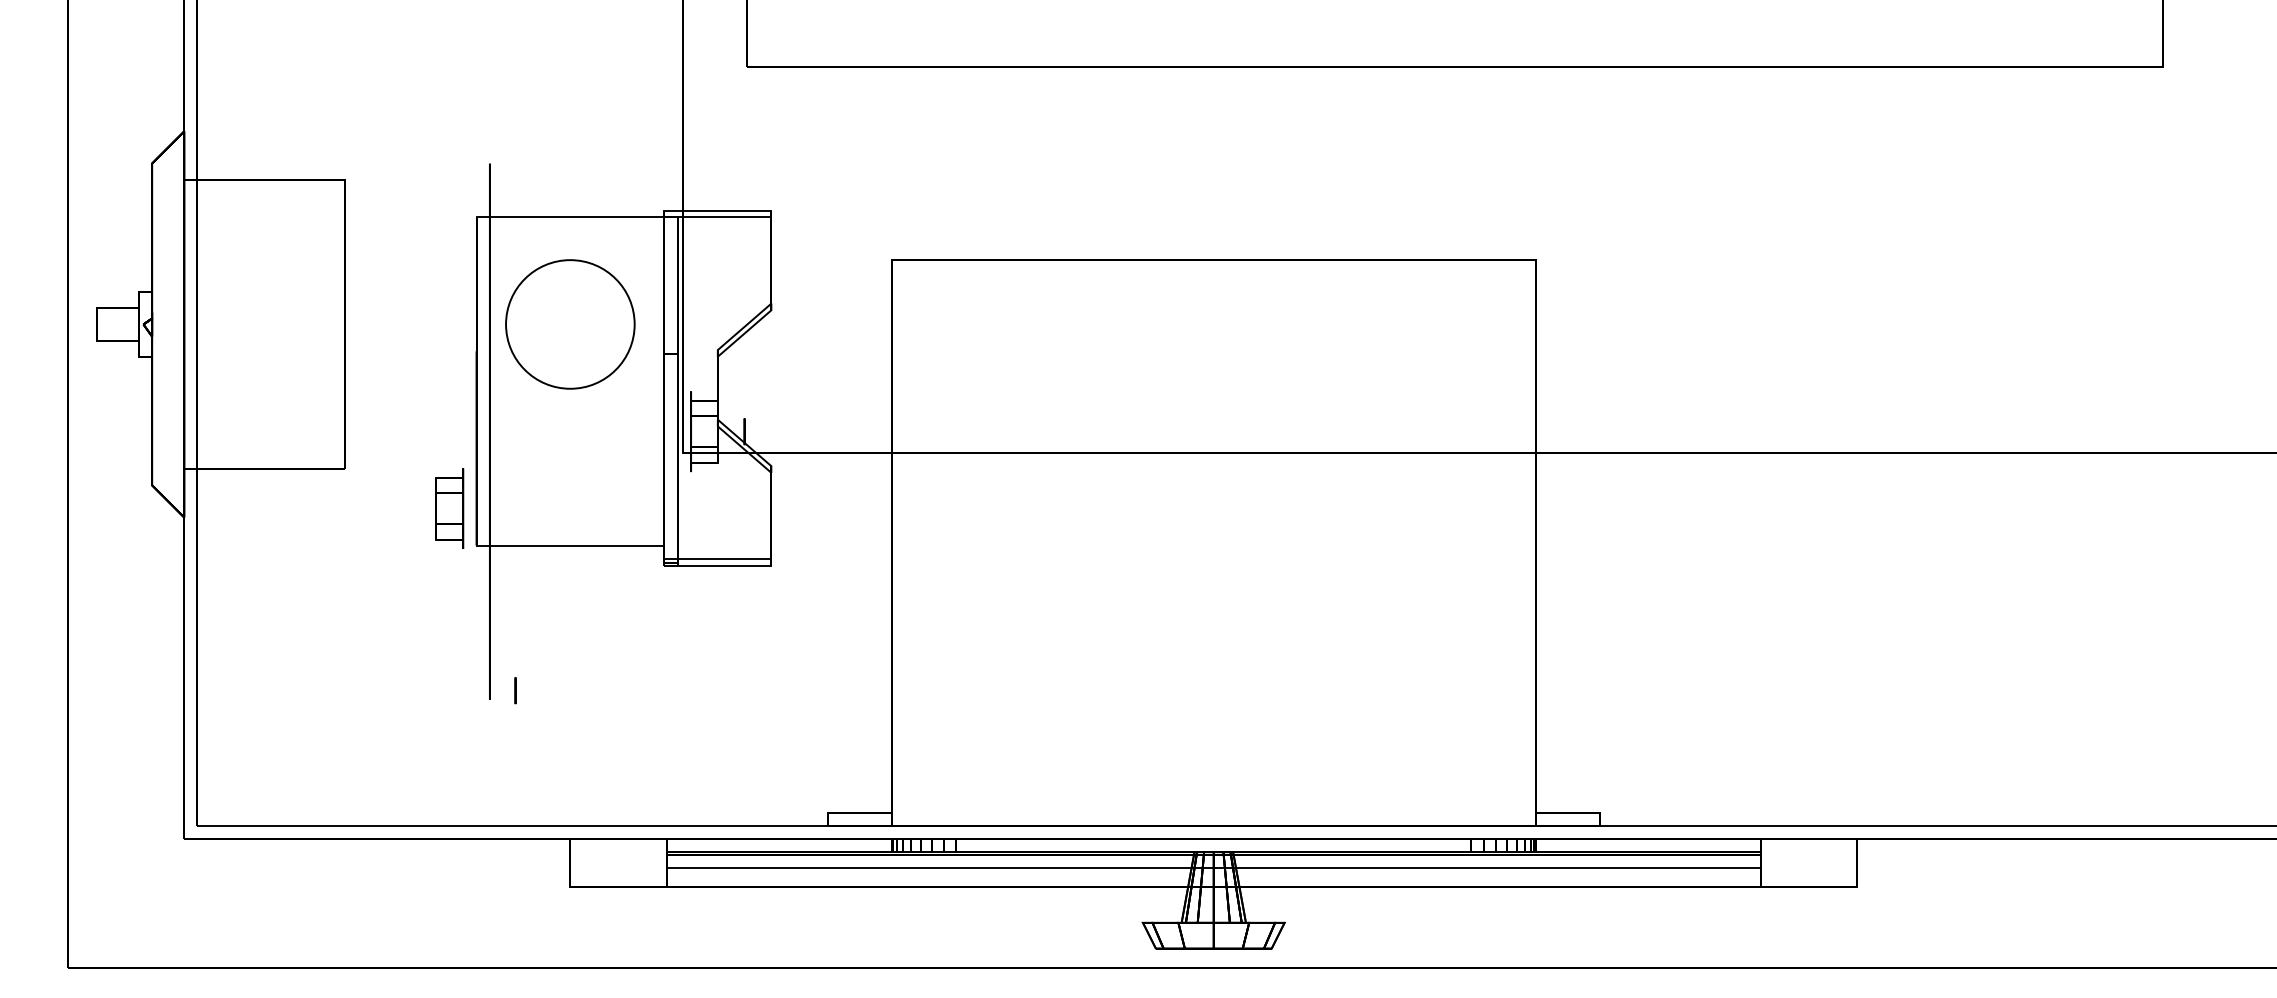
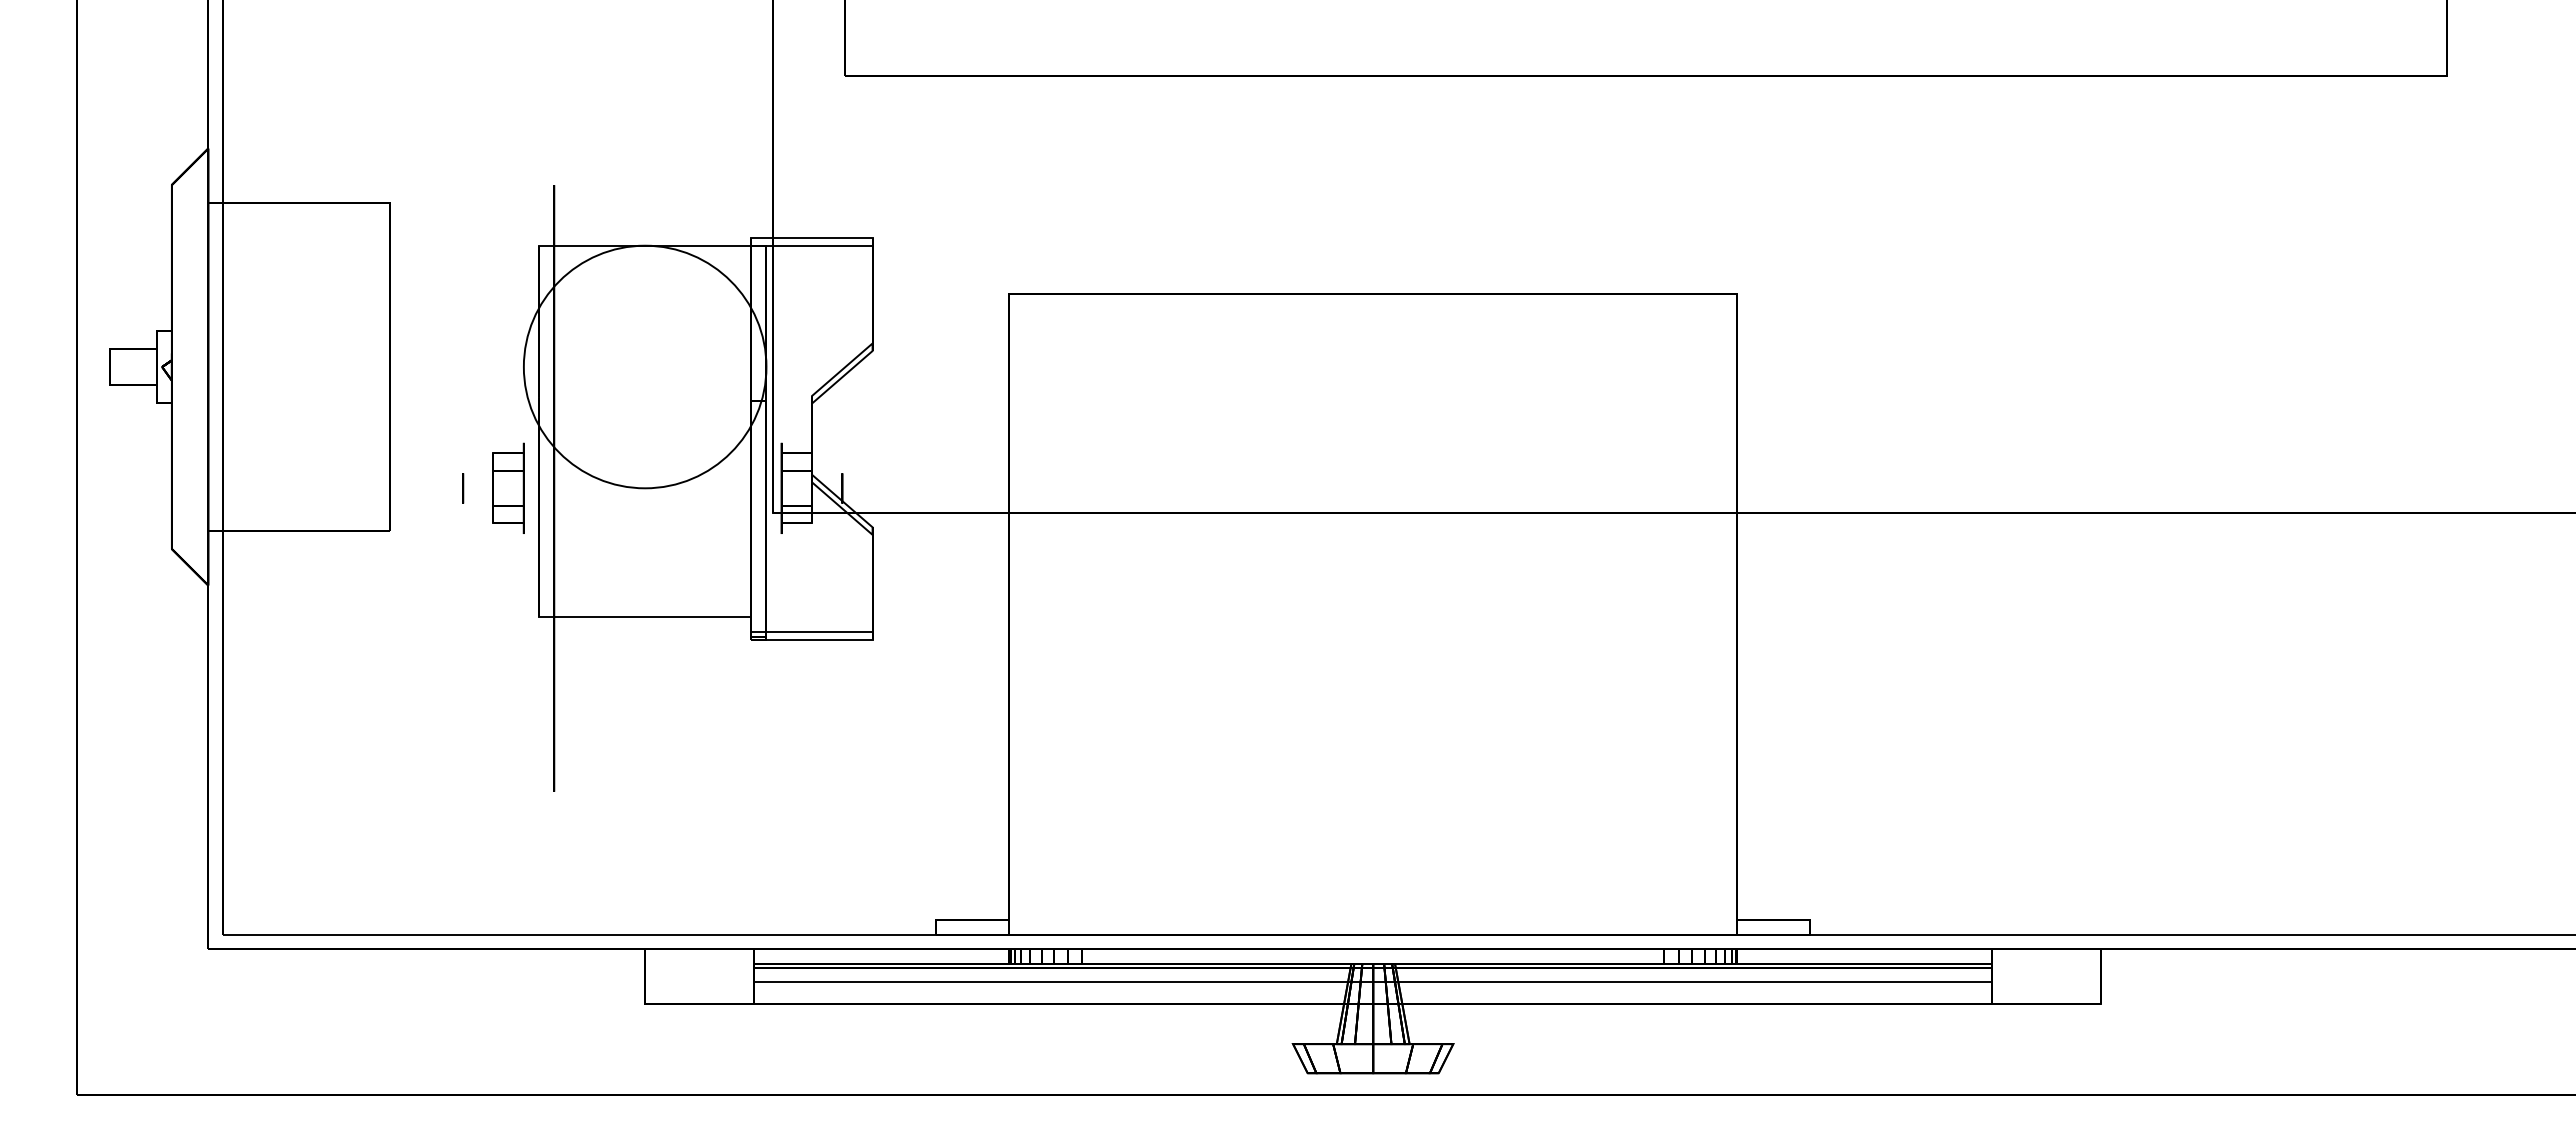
circle: (569, 324) -> (644, 366), size x1.67
part: (449, 507) -> (508, 487), moved
circle: (515, 690) -> (463, 488), moved

